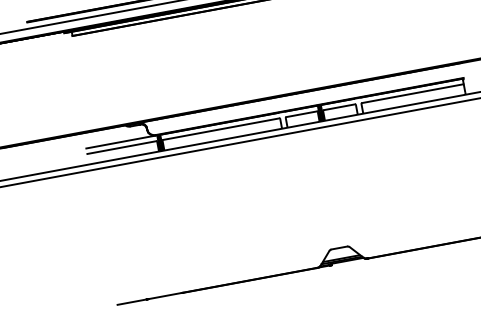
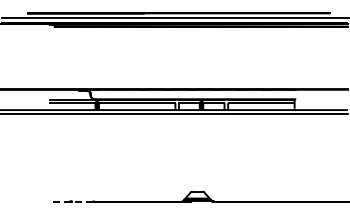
line: (149, 298) -> (72, 201), solid -> dashed

